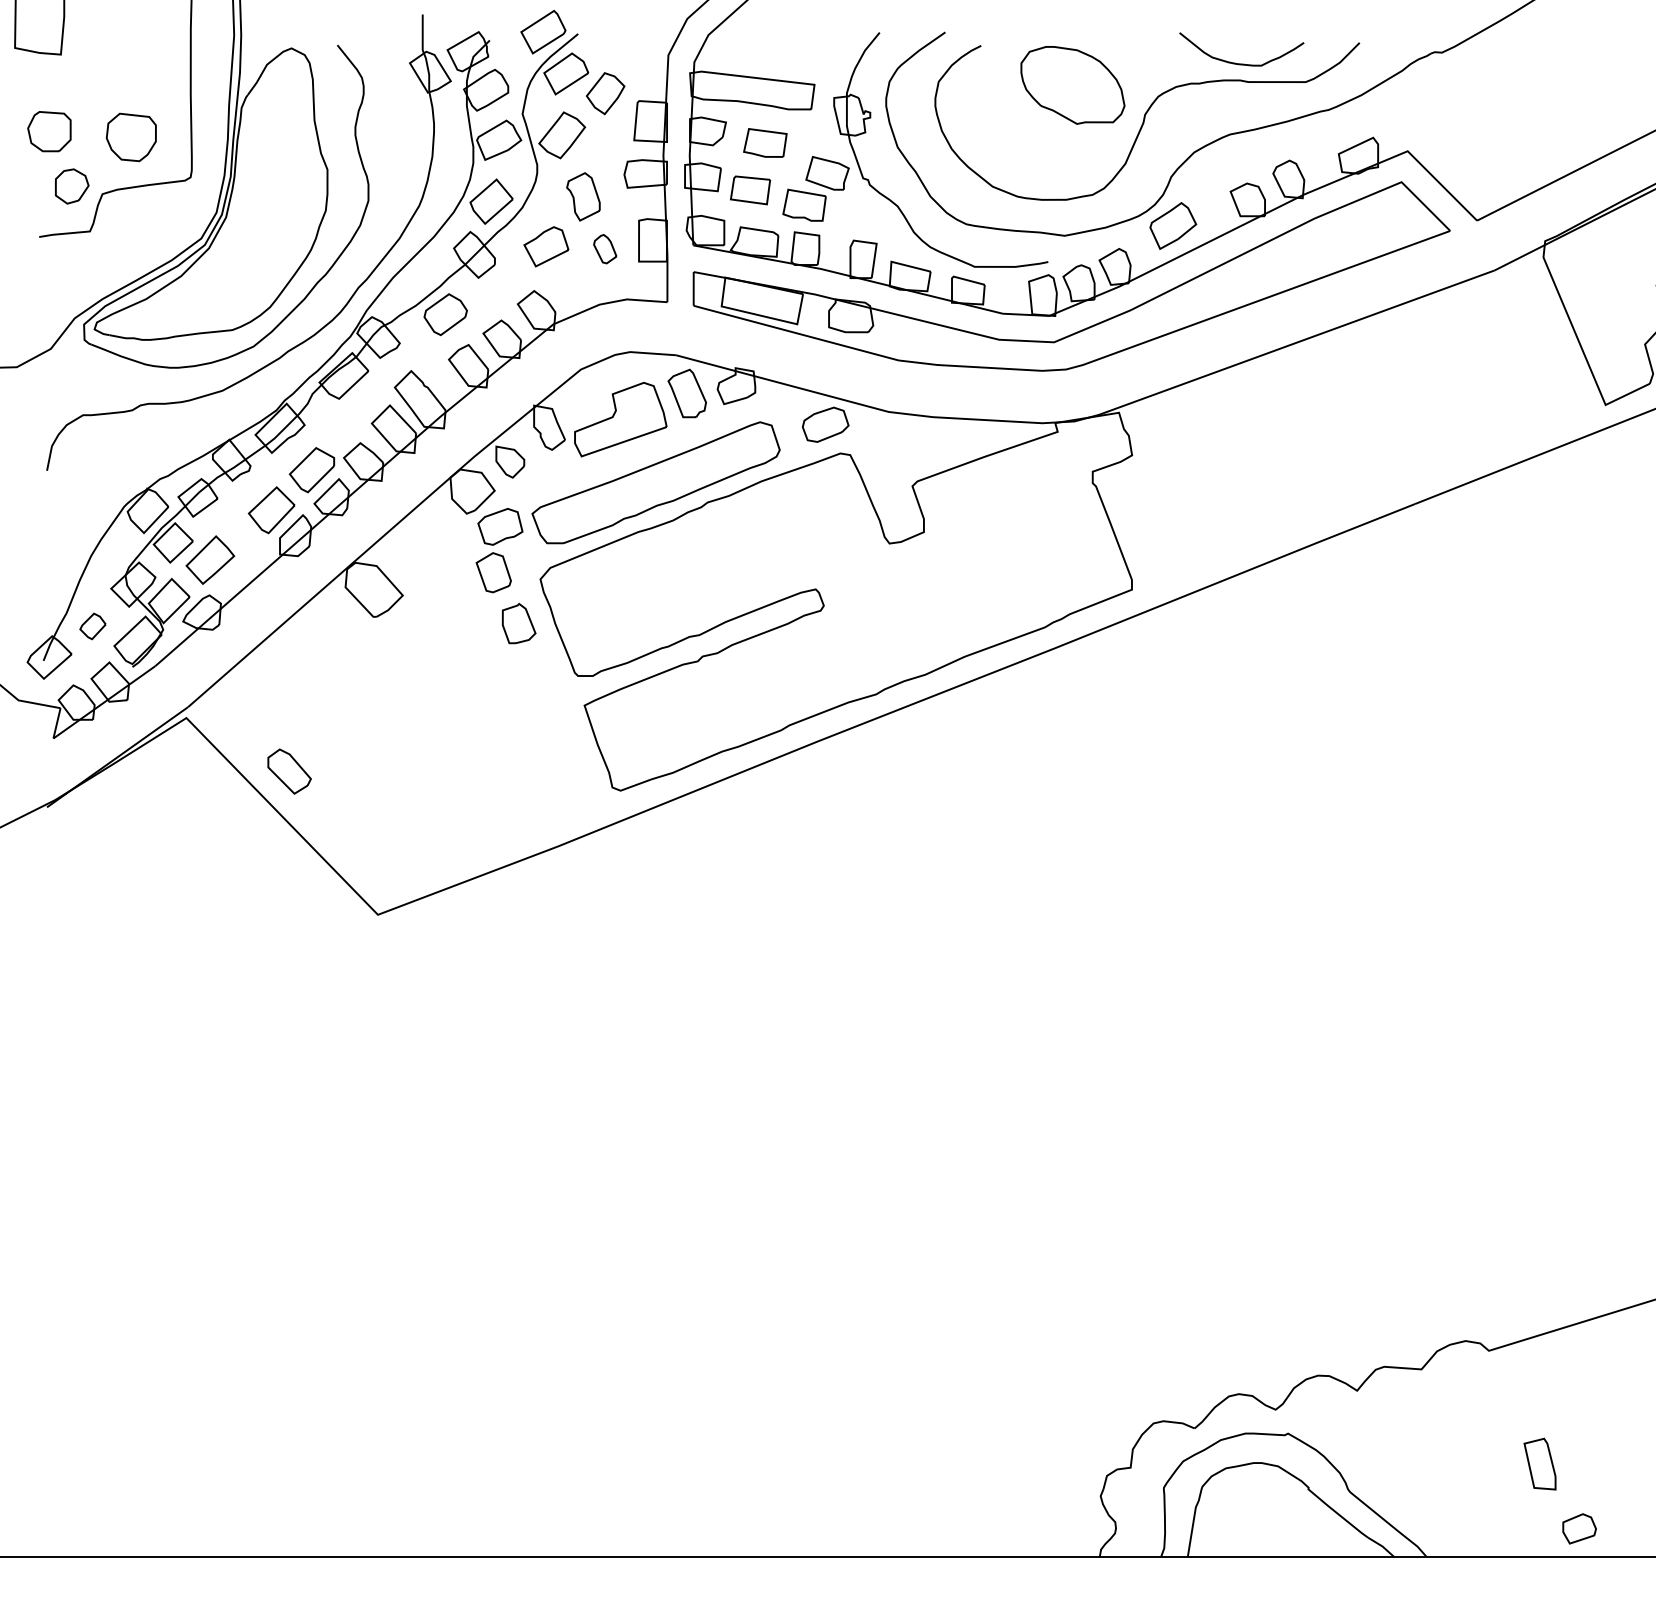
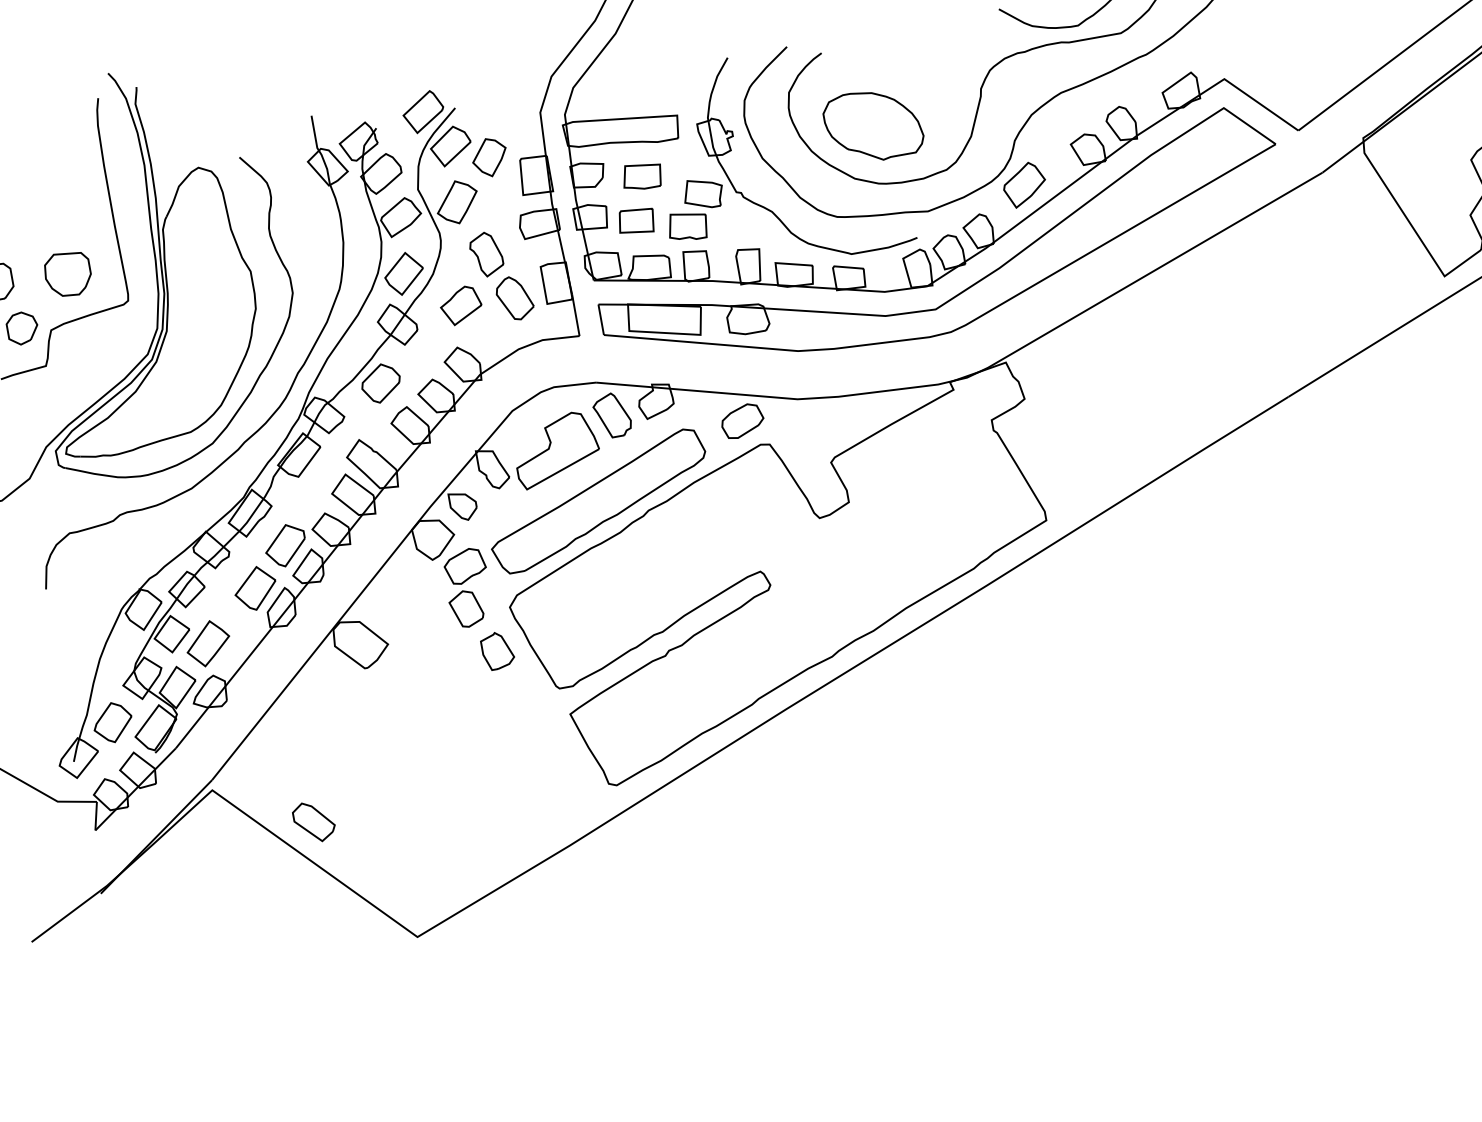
part: (1072, 85) -> (873, 125), moved
part: (604, 248) -> (513, 297), size x1.67
part: (92, 626) -> (112, 722), size x1.67

